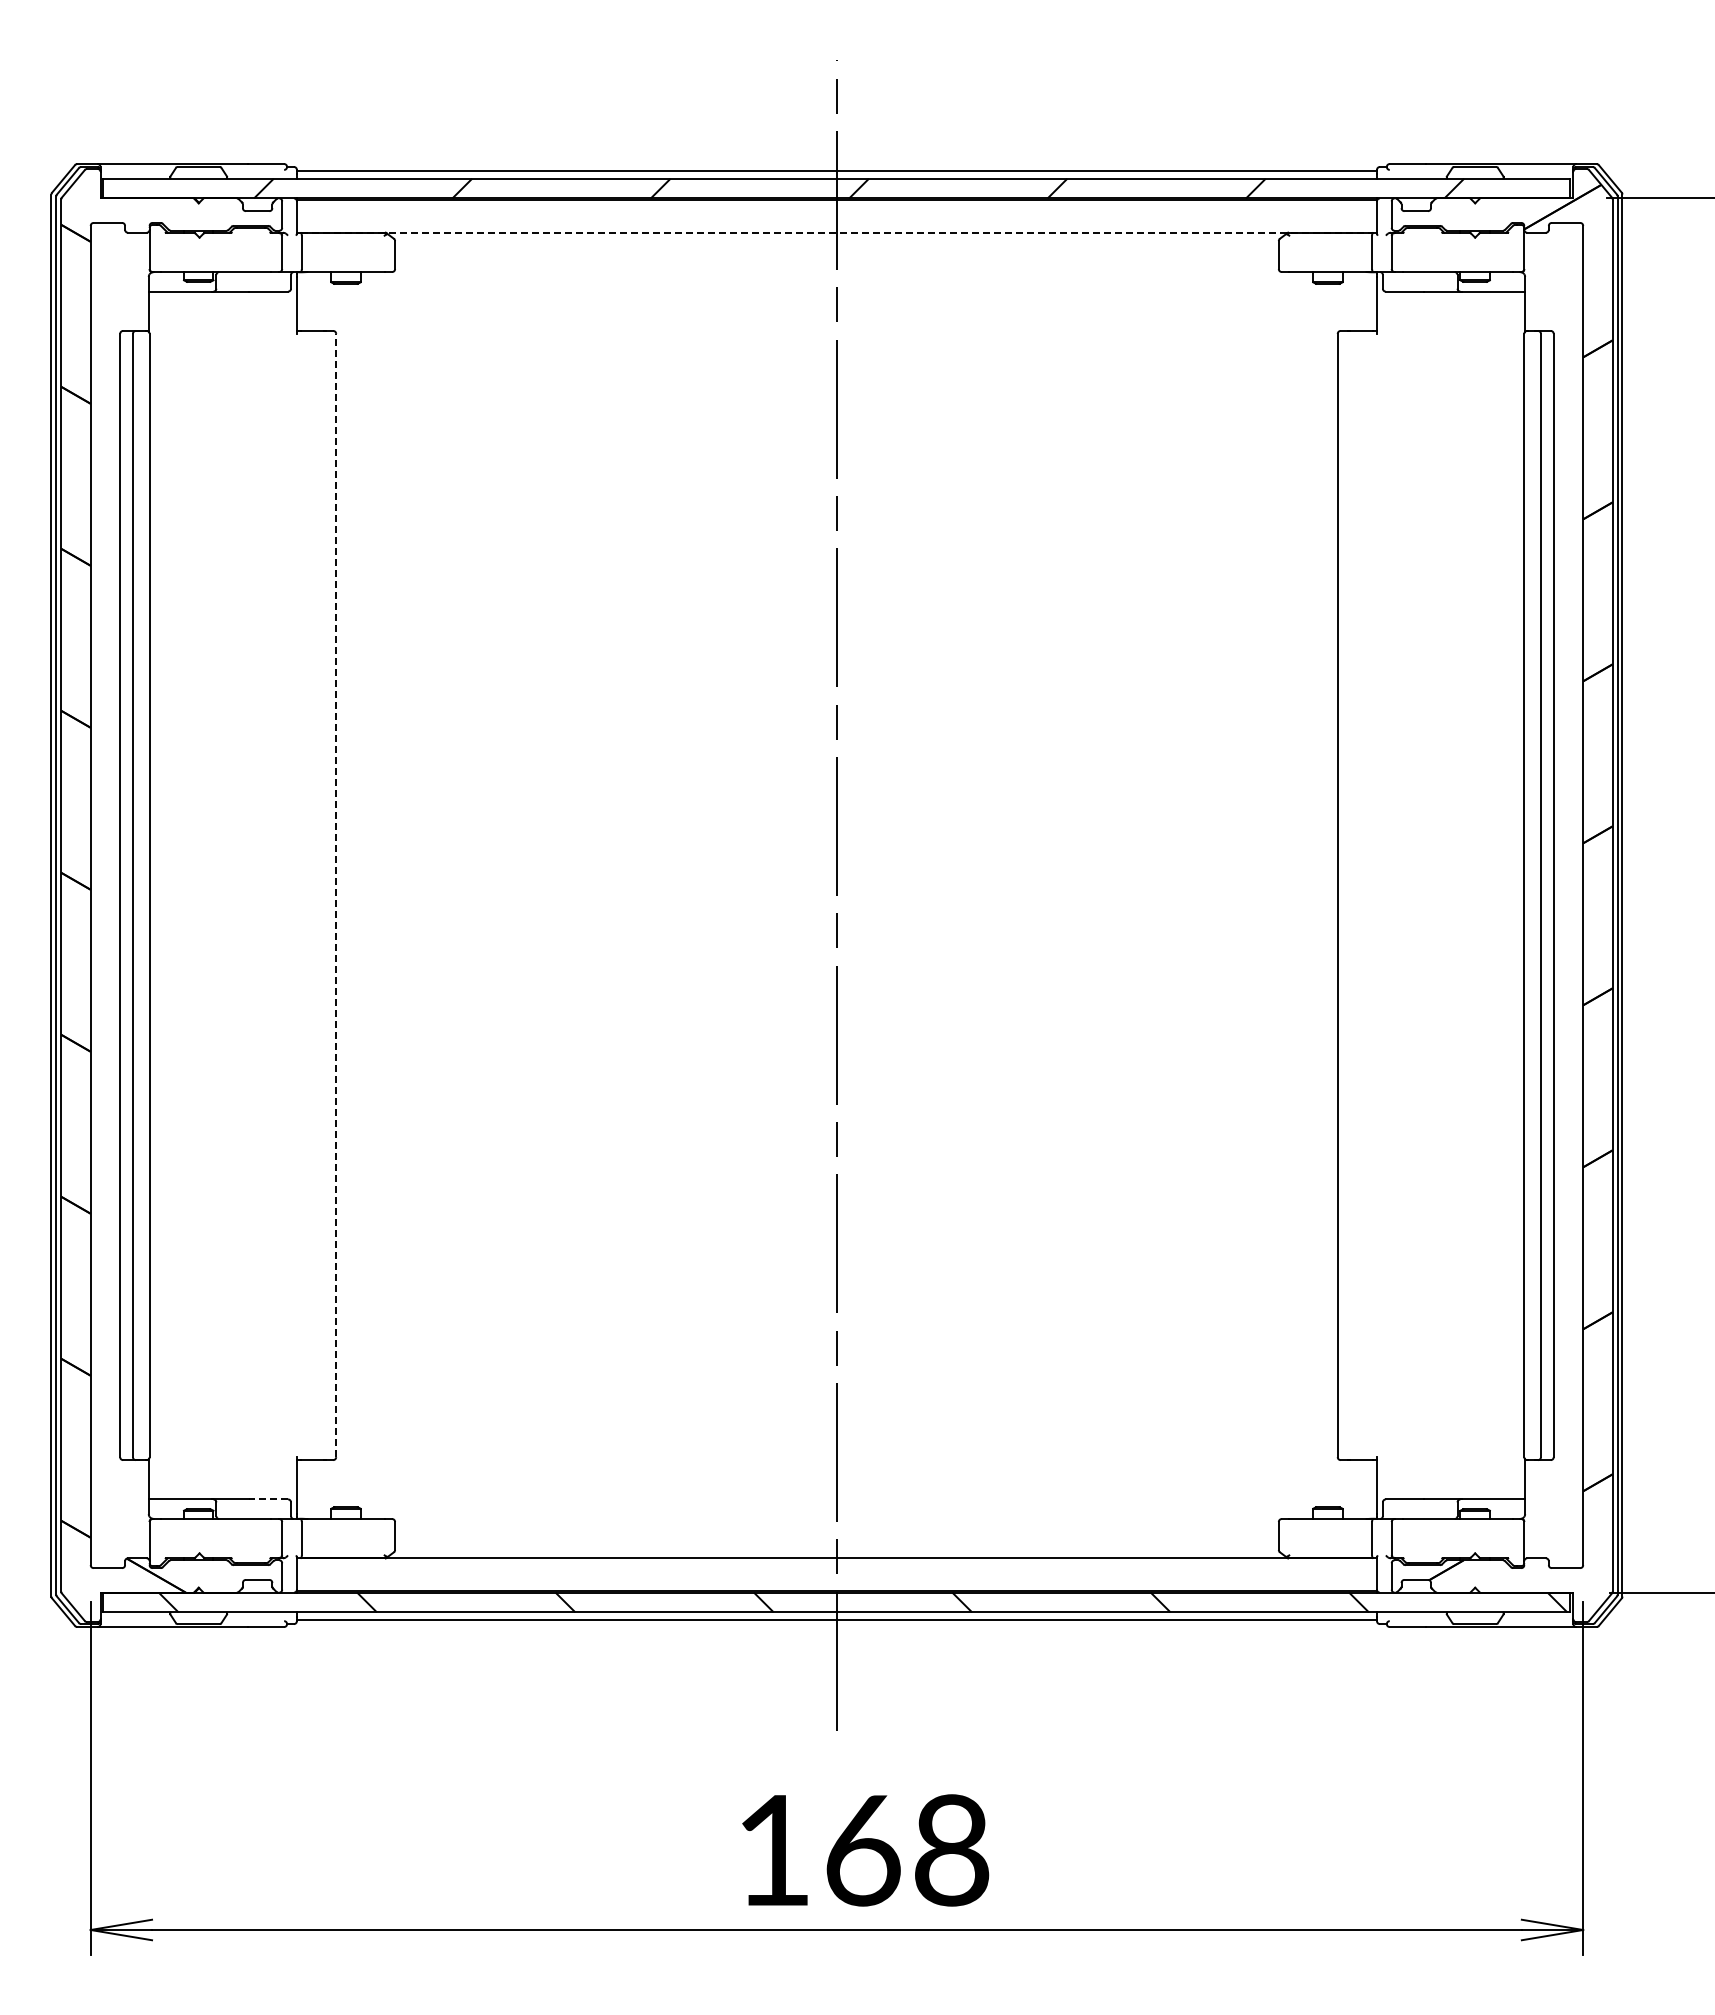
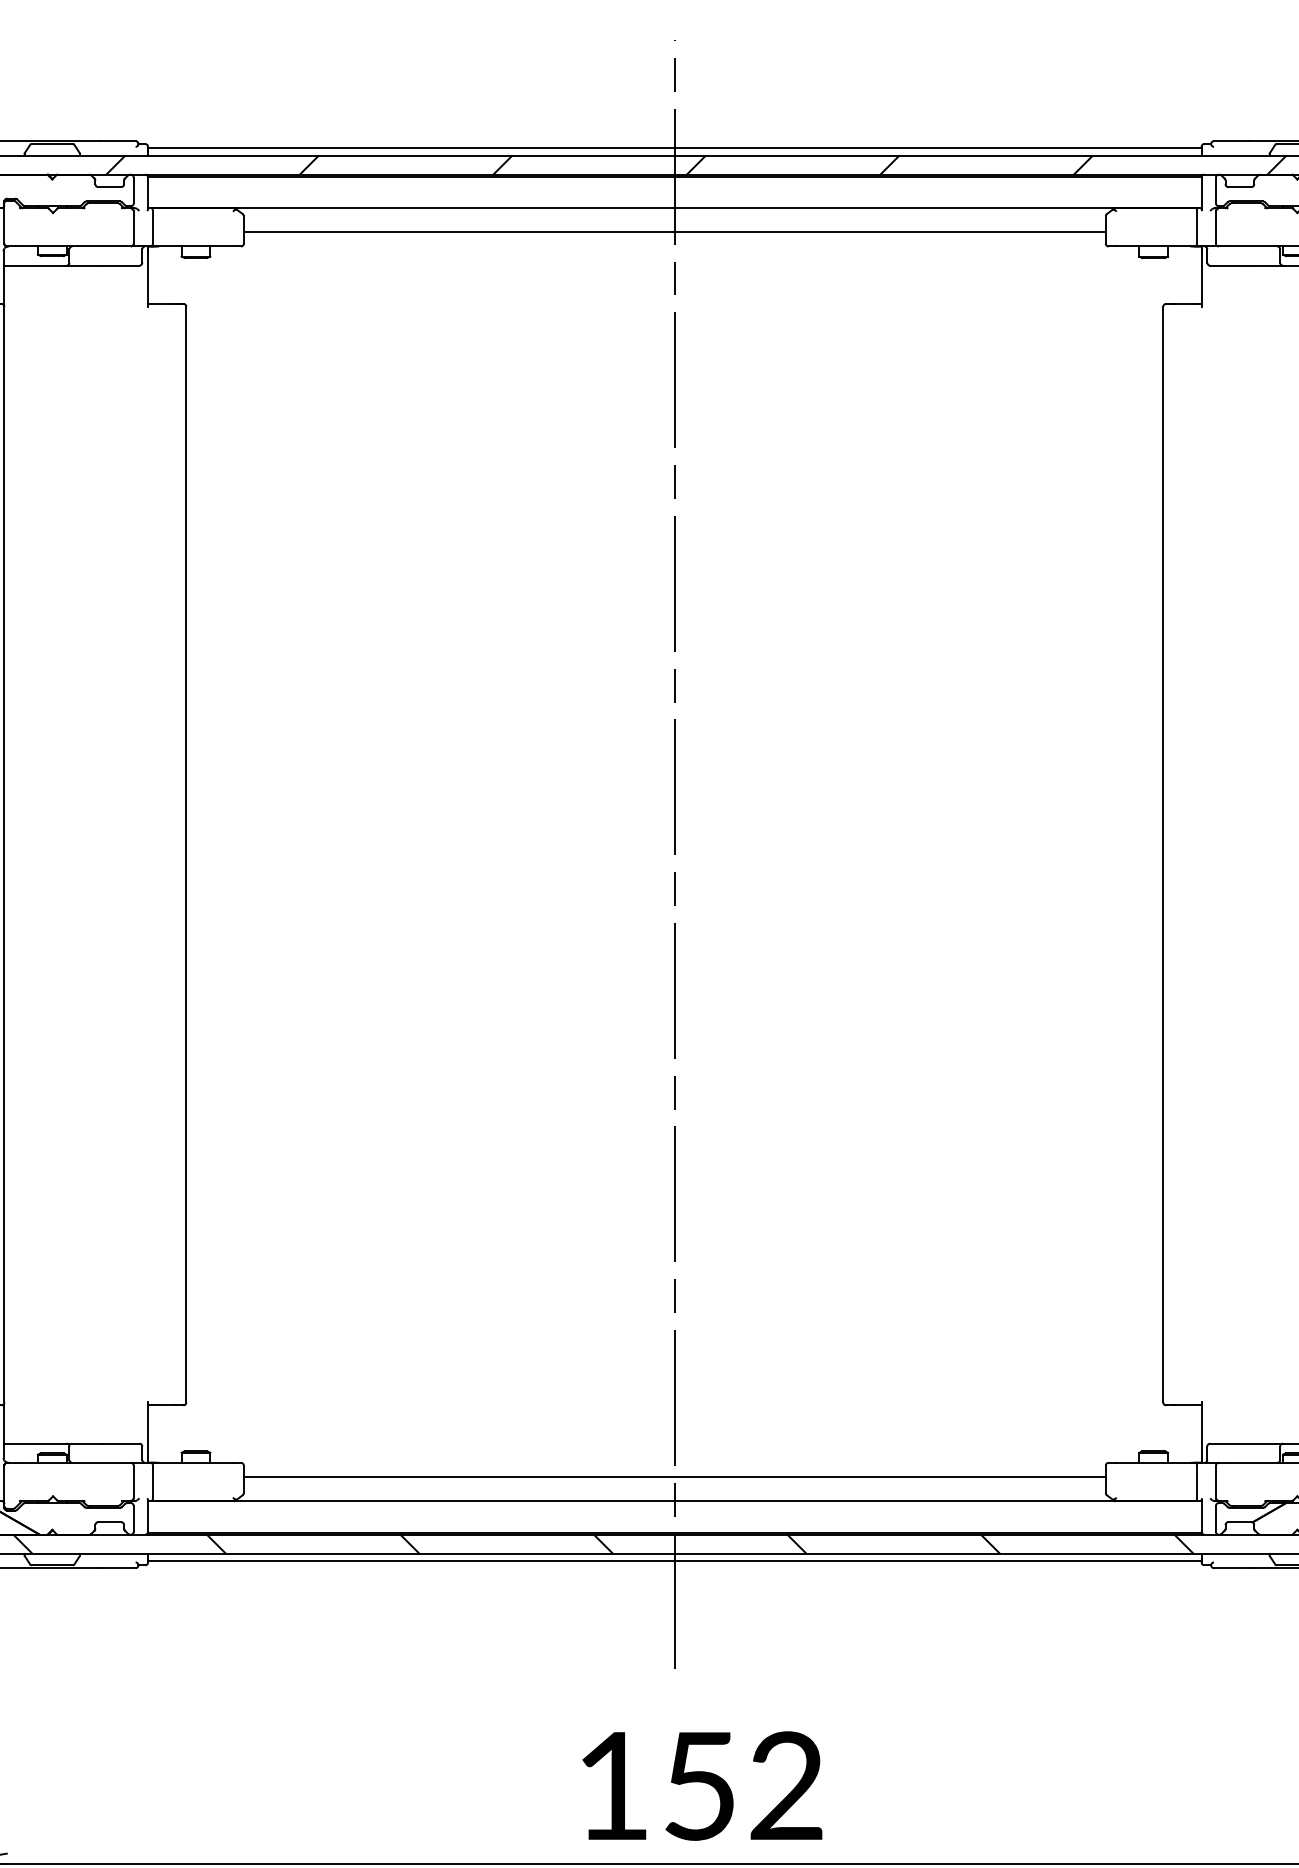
line: (837, 232) -> (675, 207), dashed -> solid
line: (836, 257) -> (674, 232), added
line: (336, 895) -> (186, 854), dashed -> solid
line: (268, 1499) -> (120, 1443), dashed -> solid
line: (836, 1533) -> (674, 1476), added
text: (907, 1850) -> (743, 1786), 168 -> 152

